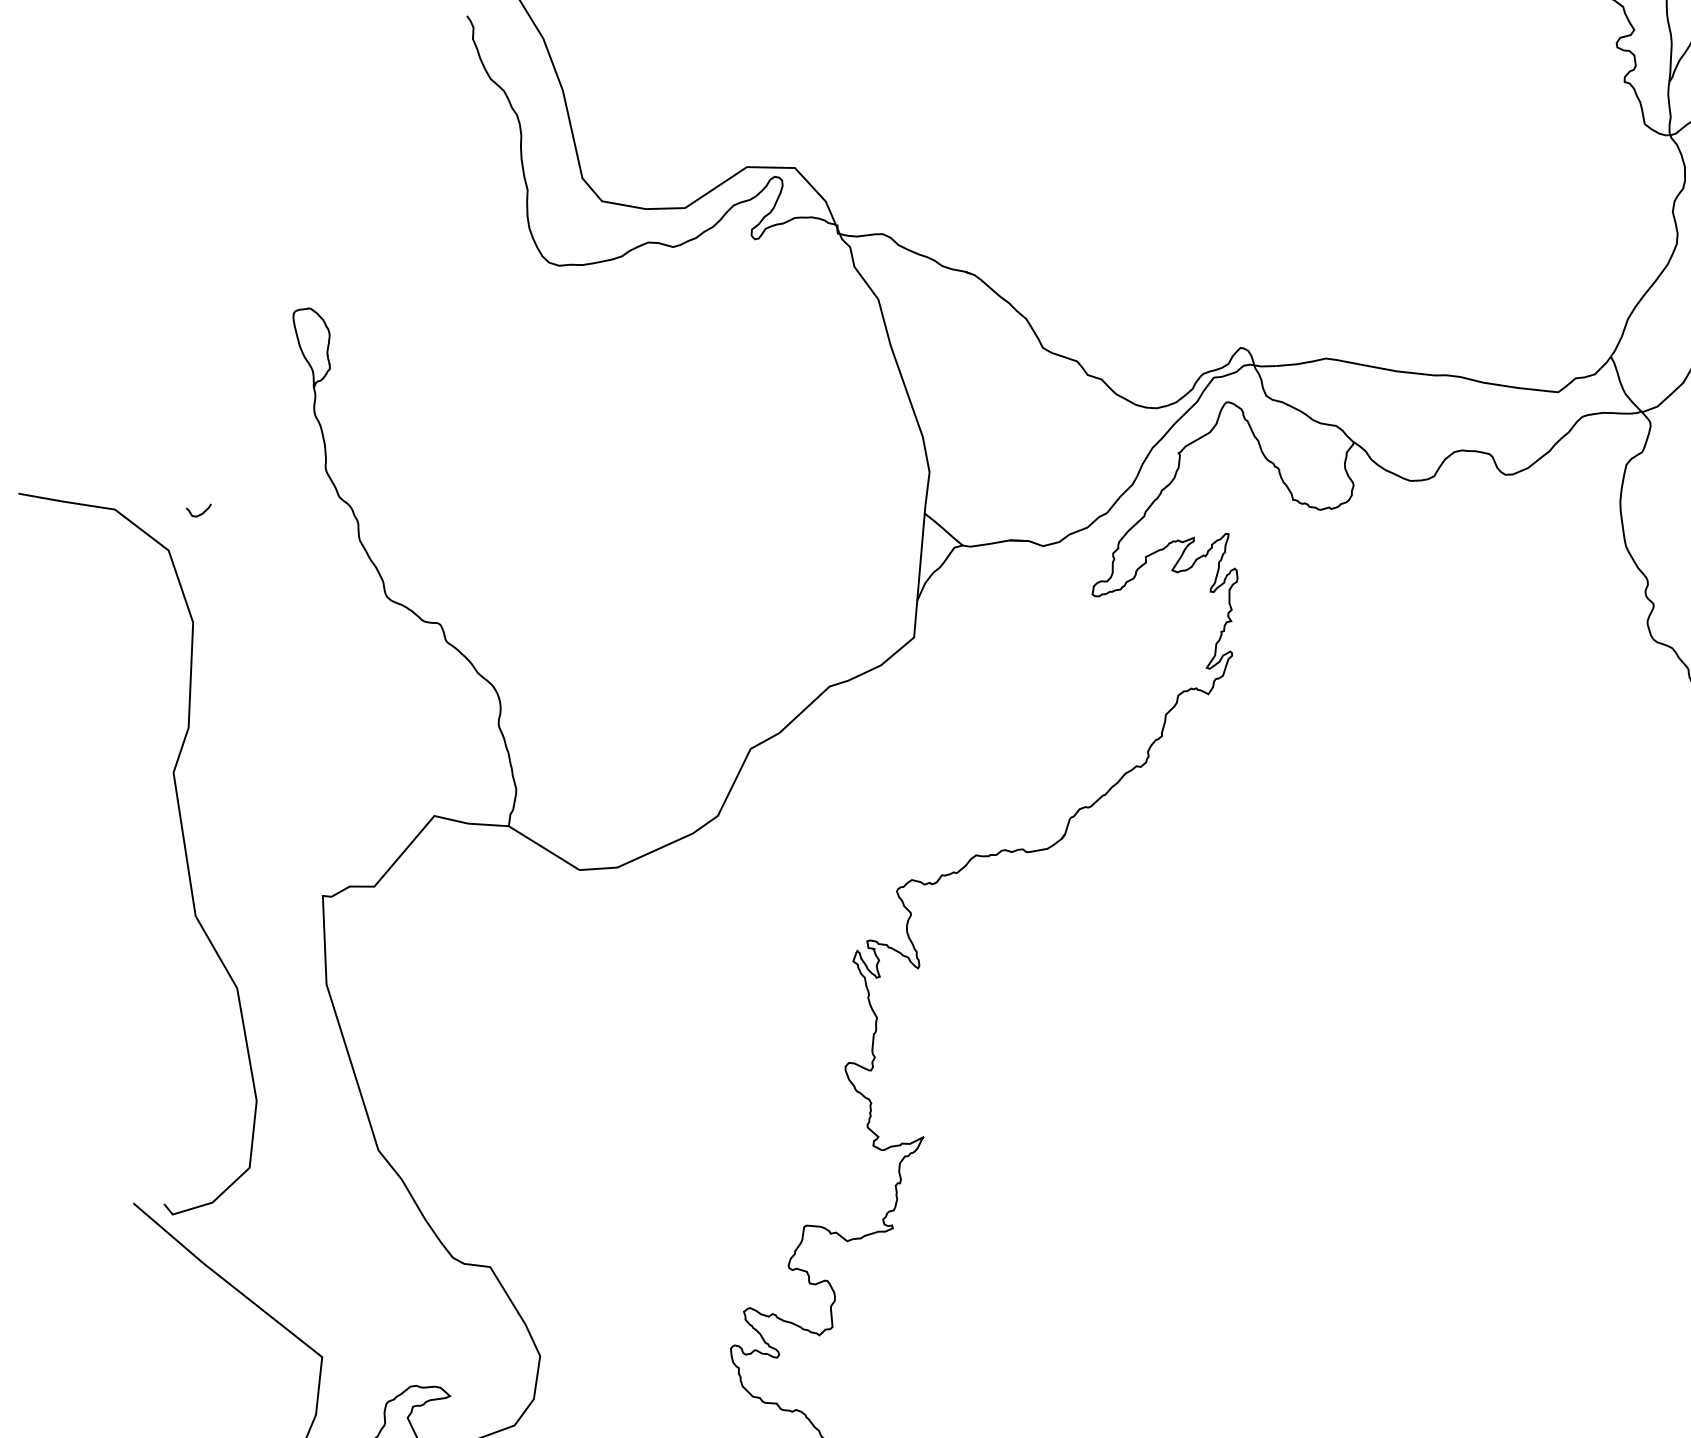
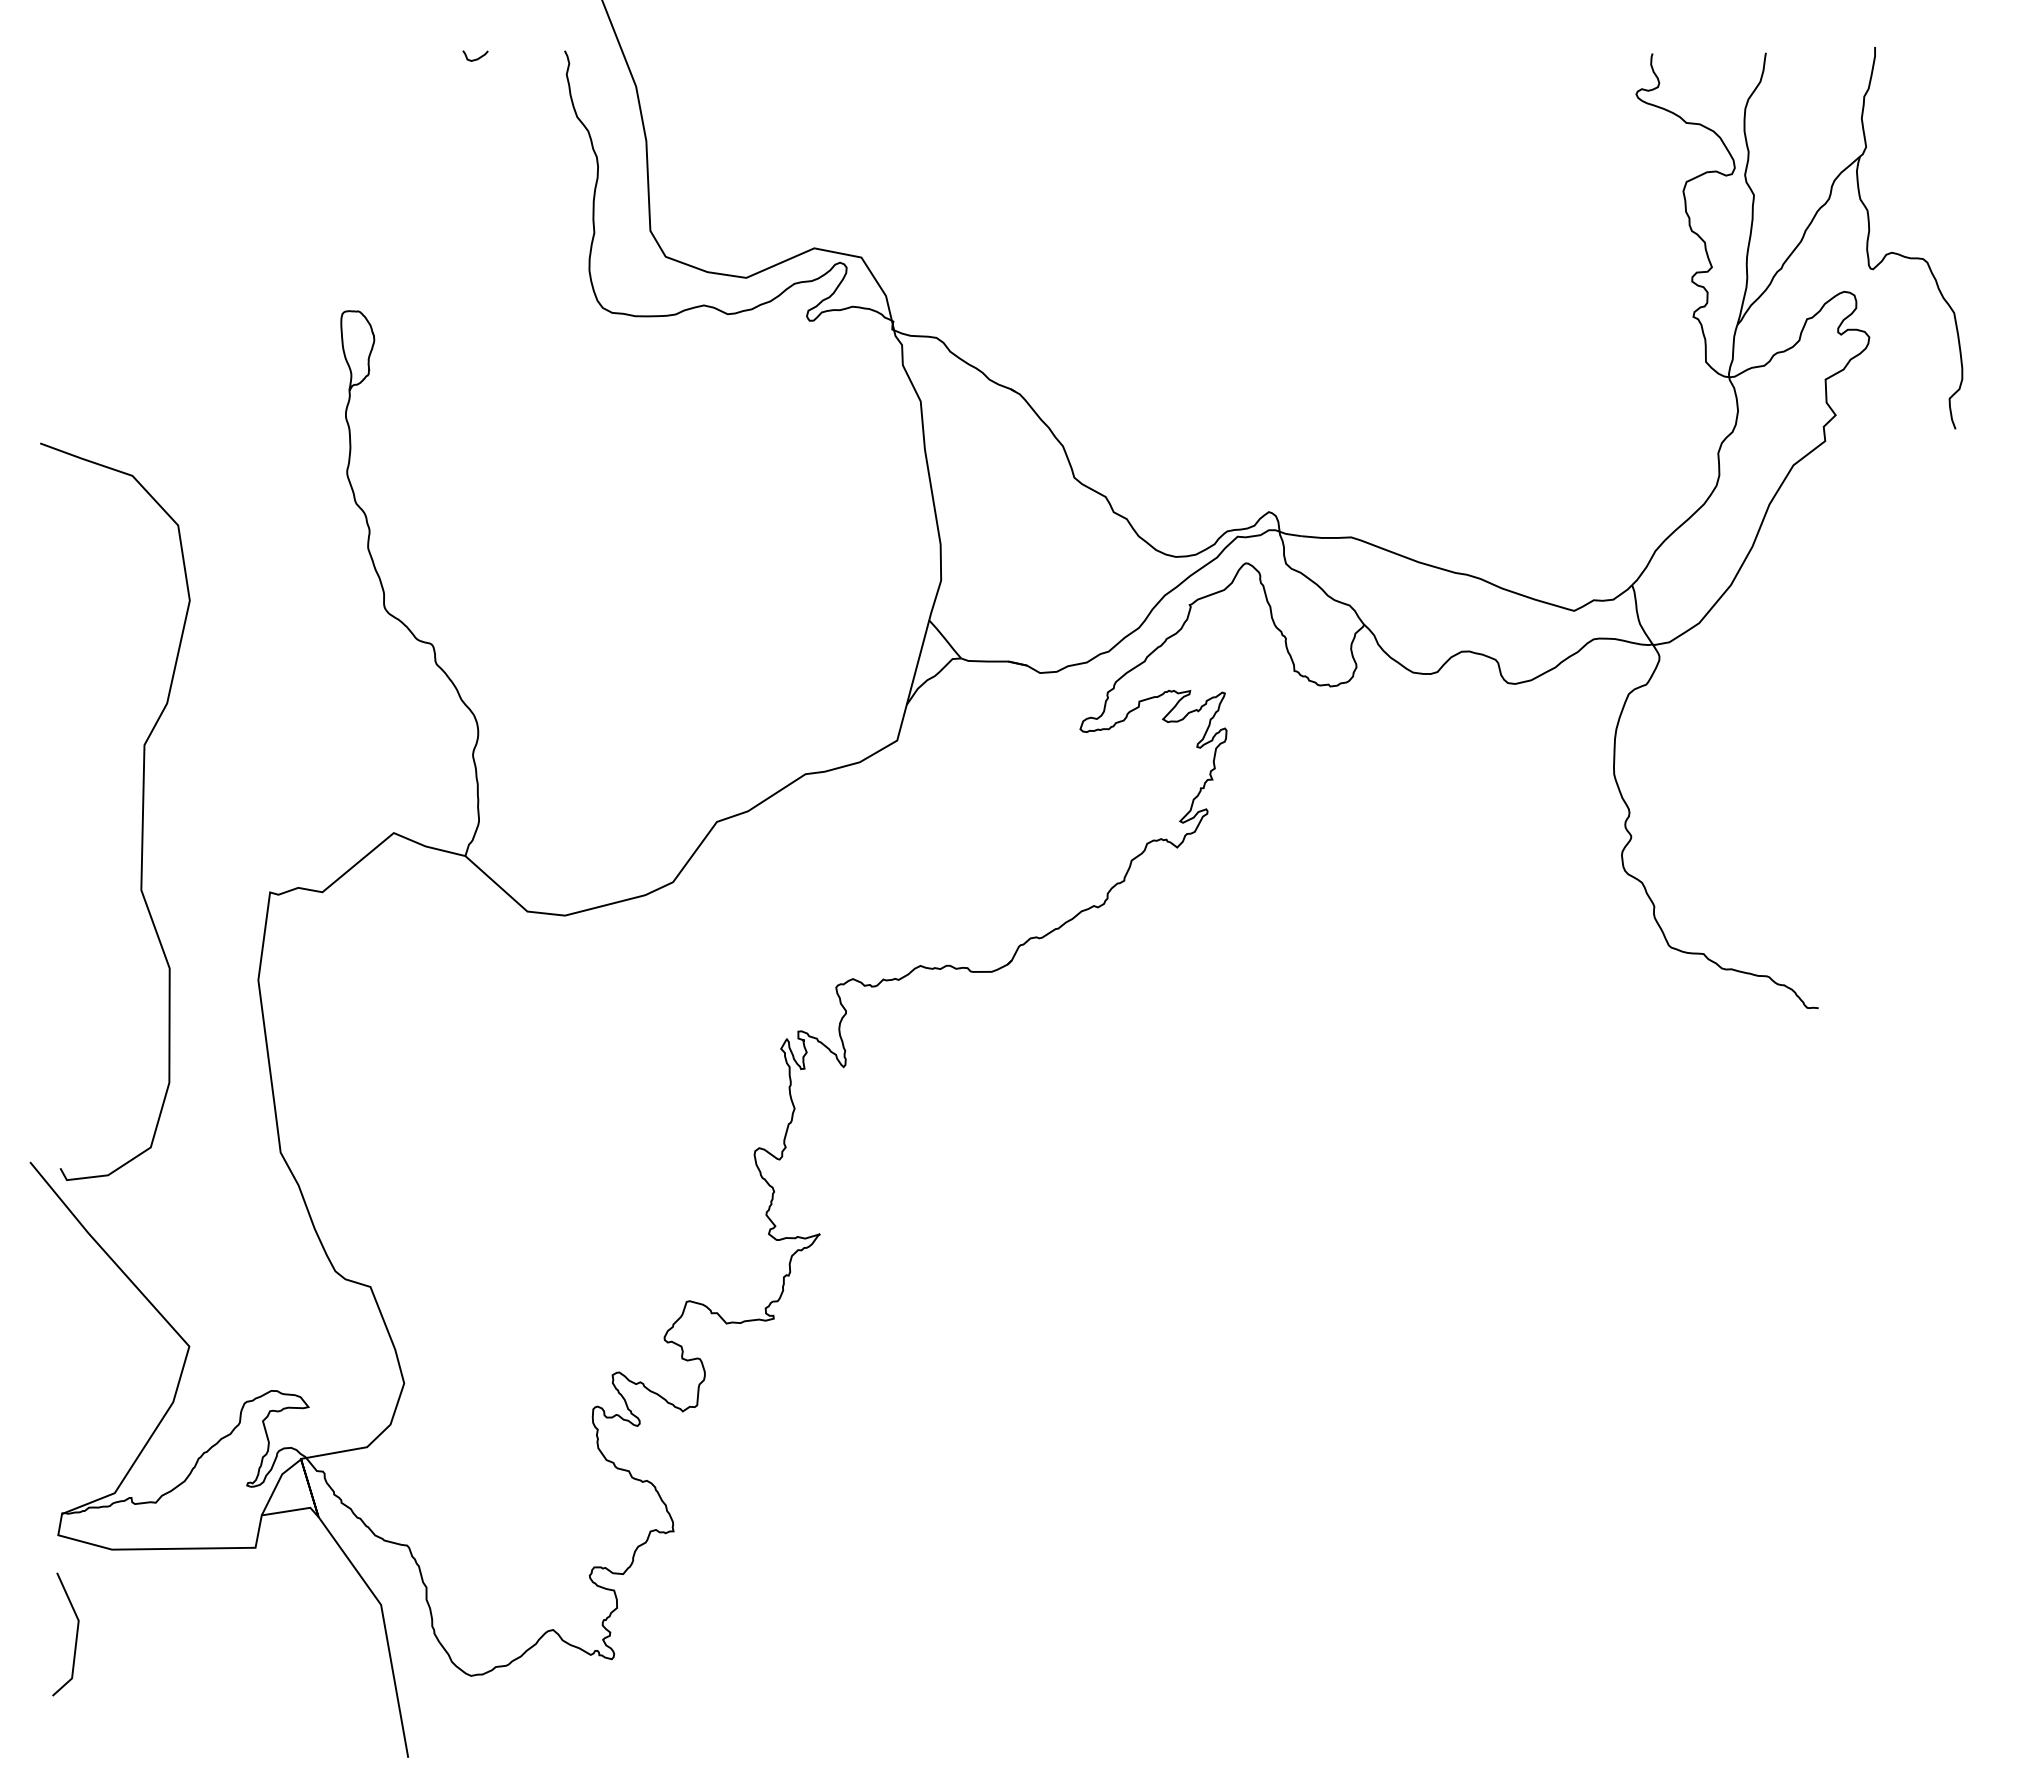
curve: (200, 513) -> (476, 58), moved

